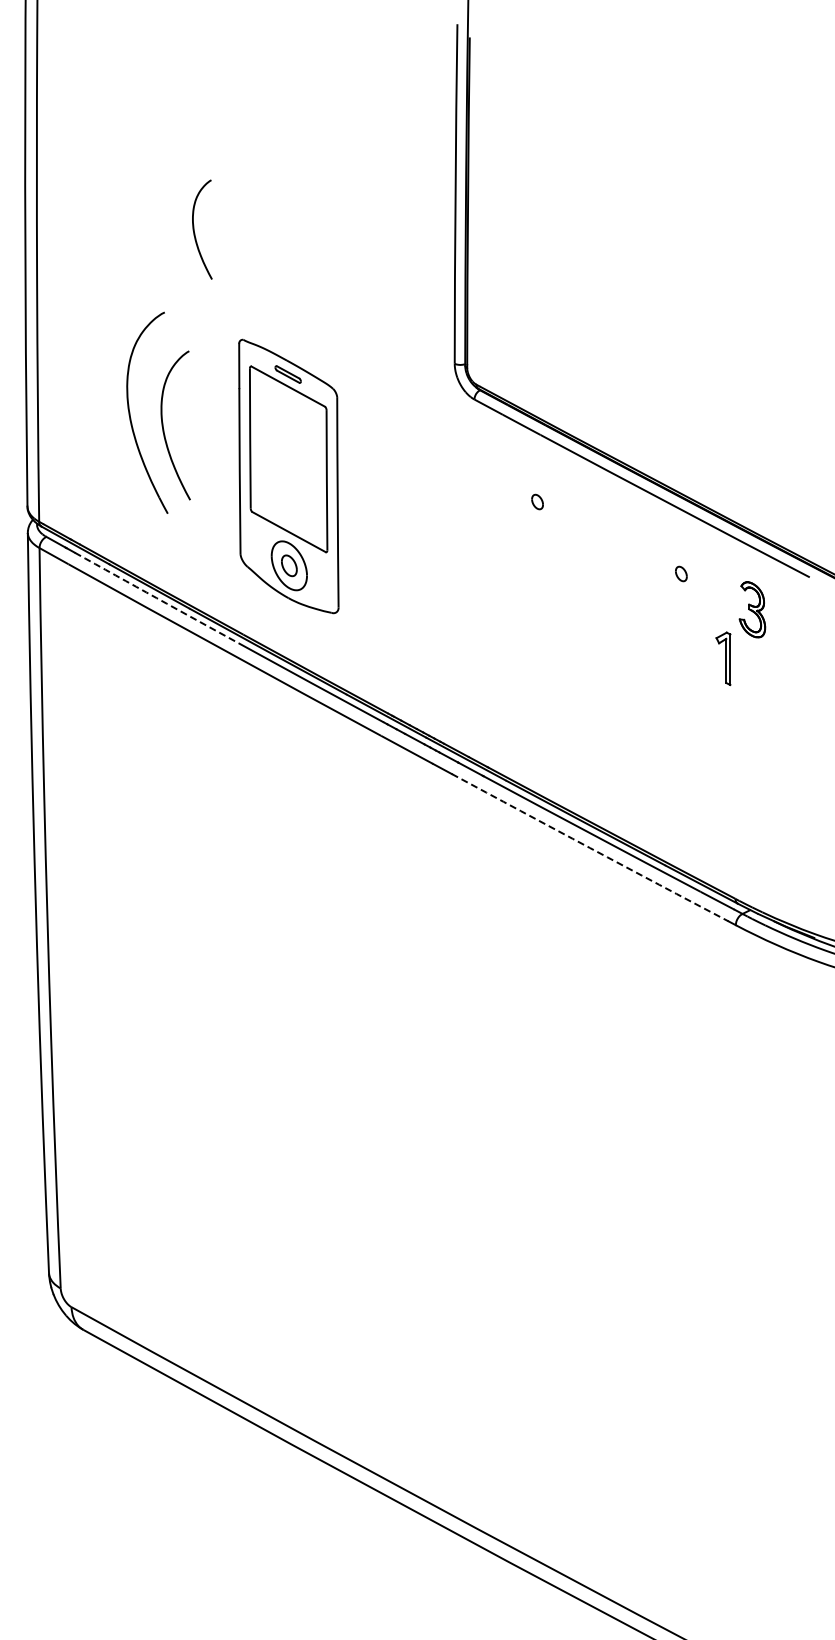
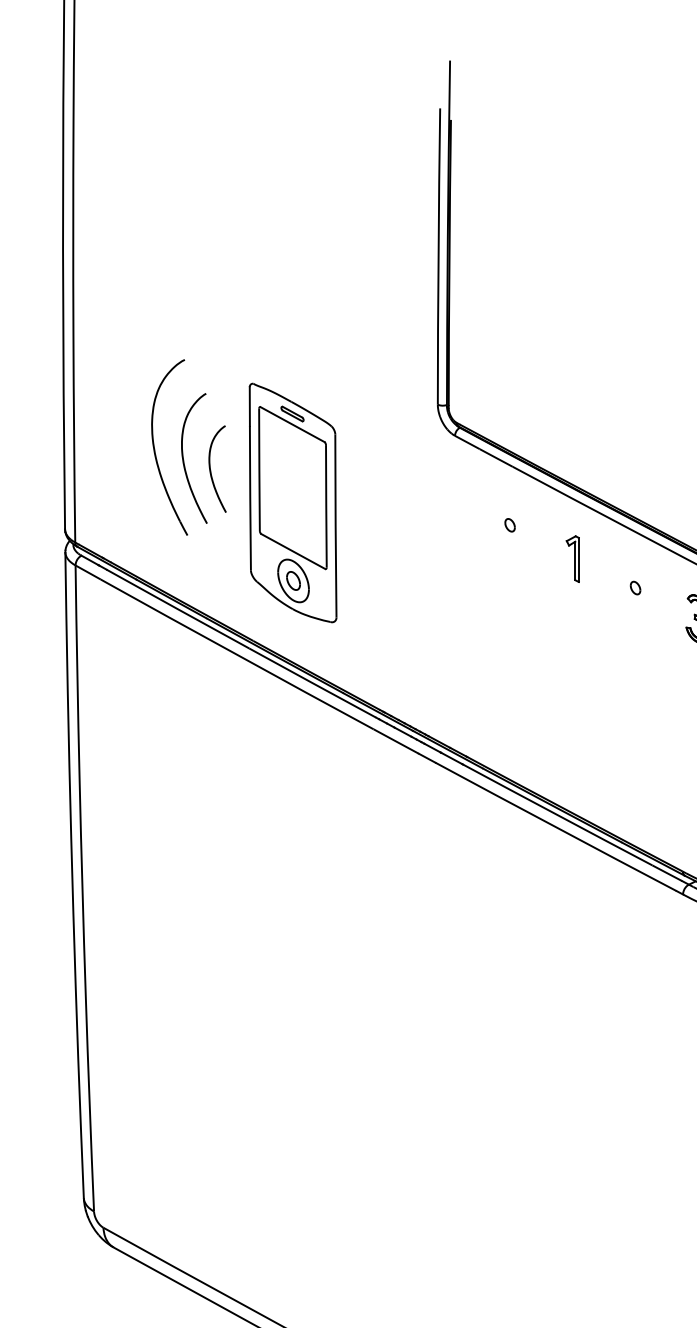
curve: (194, 229) -> (210, 468), moved
arc: (156, 598) -> (177, 609), dashed -> solid
part: (723, 658) -> (572, 558), moved
arc: (590, 848) -> (556, 827), dashed -> solid

